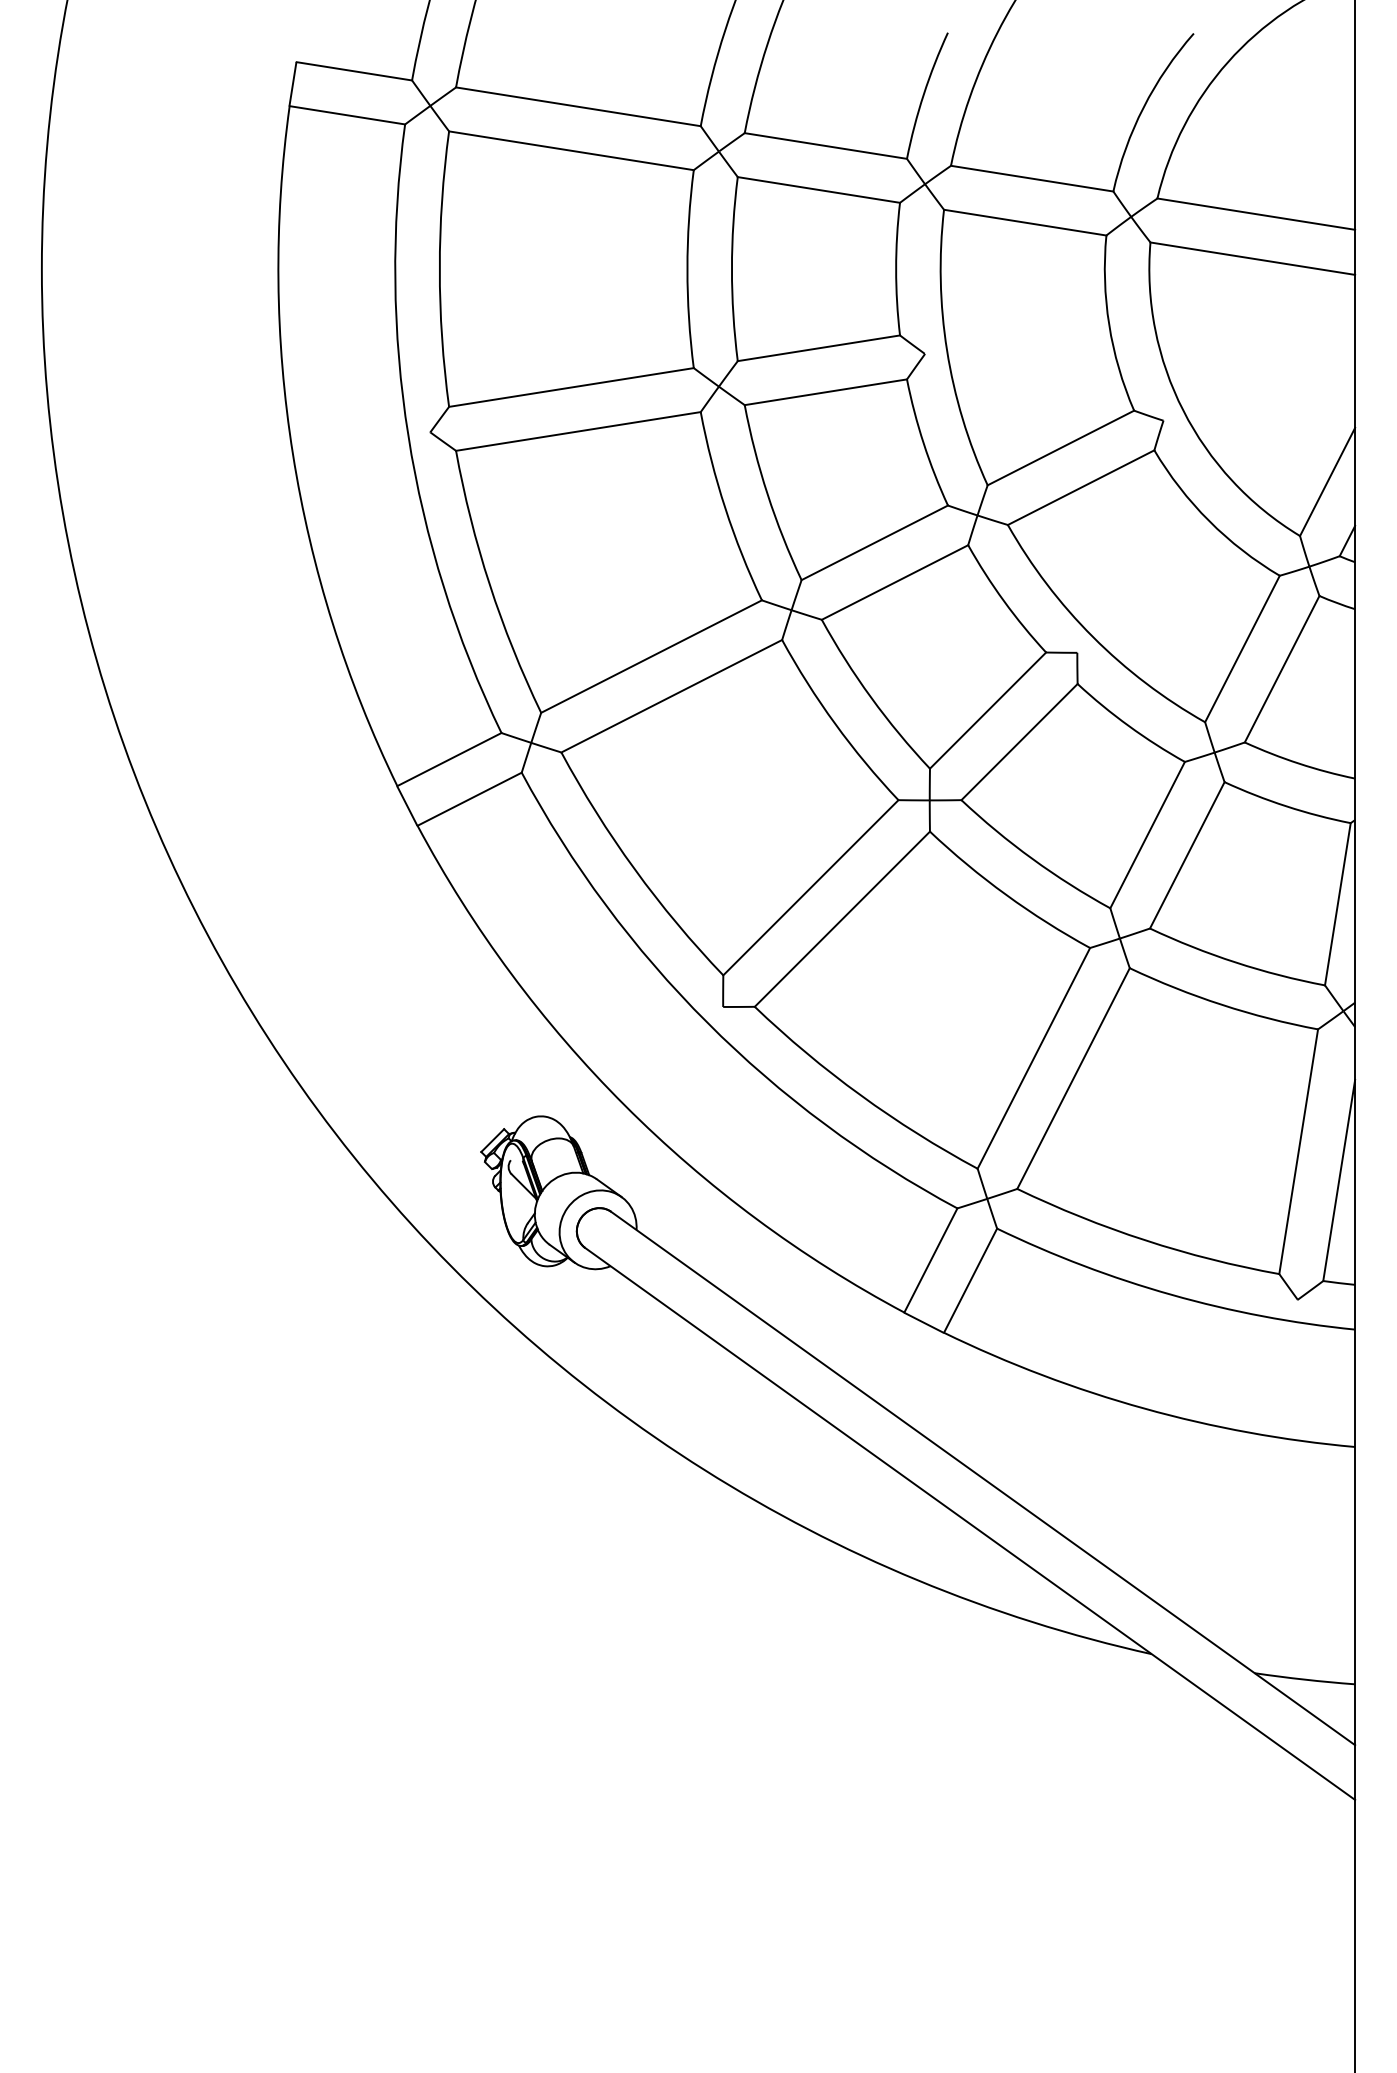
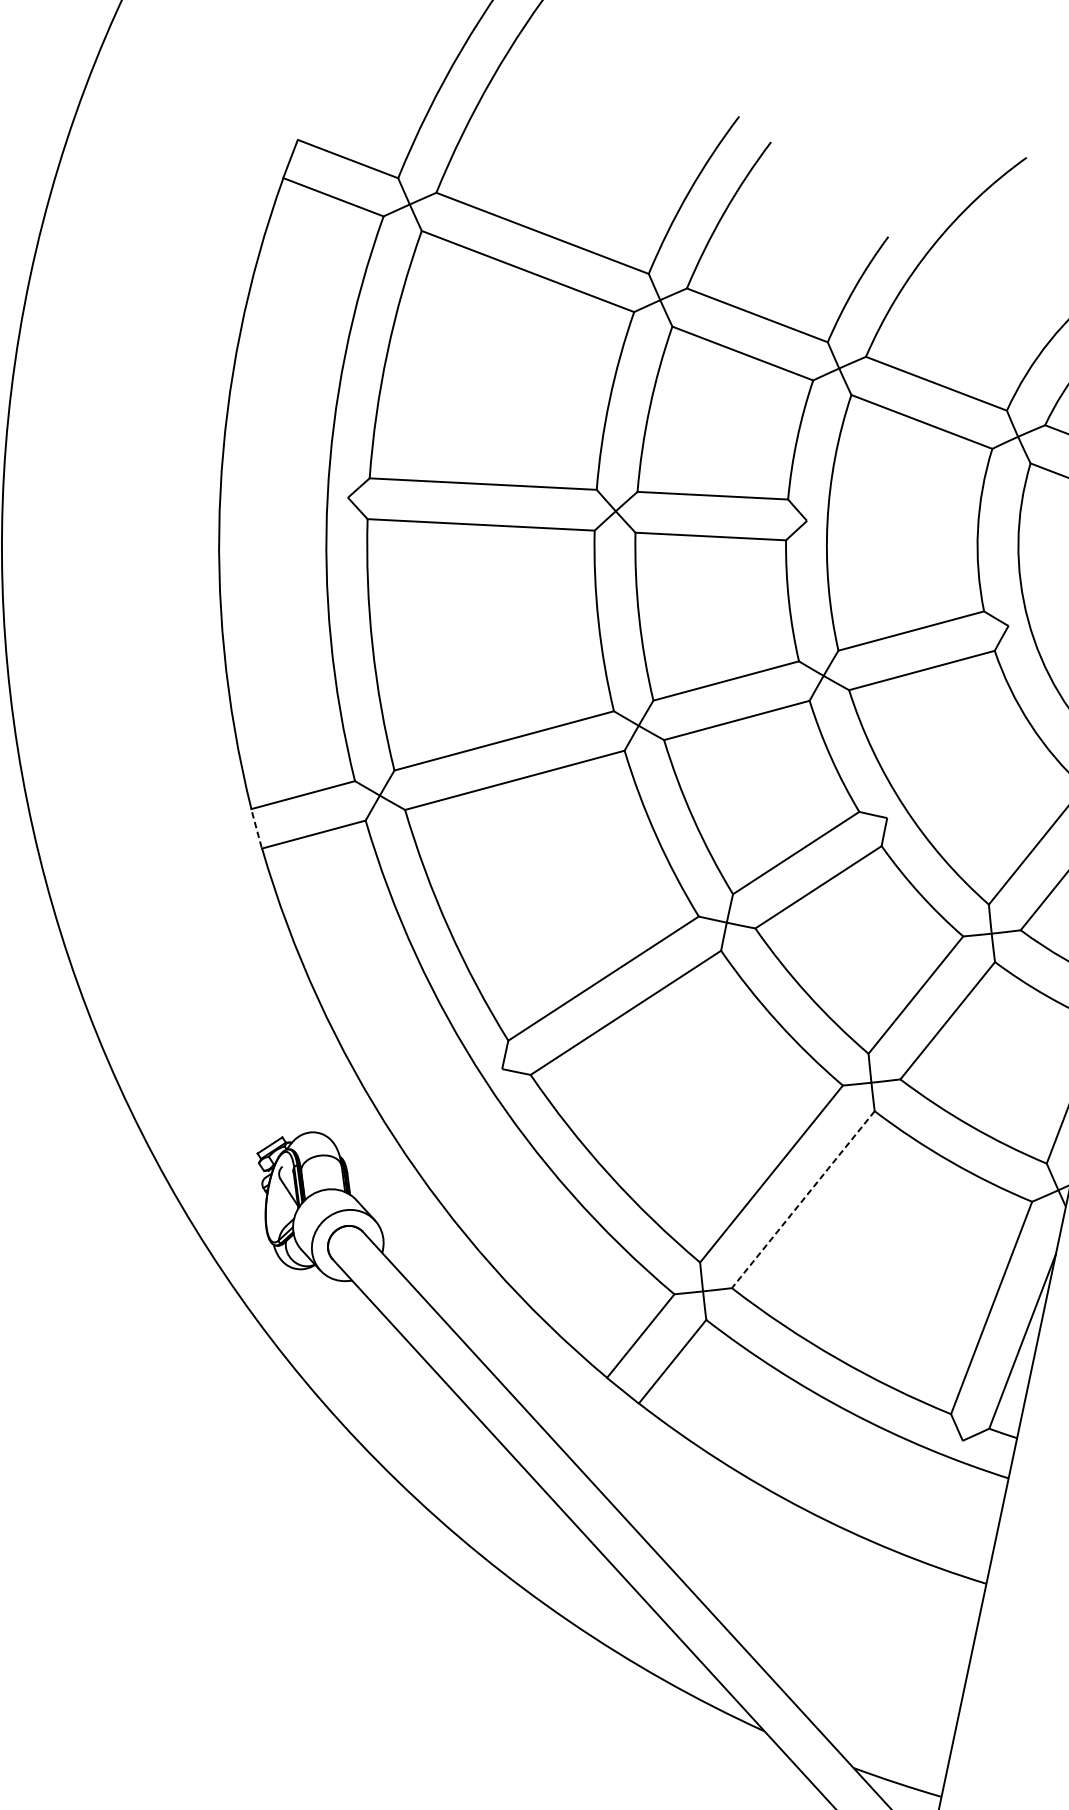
line: (407, 805) -> (256, 828), solid -> dashed
line: (1073, 1078) -> (803, 1199), solid -> dashed

